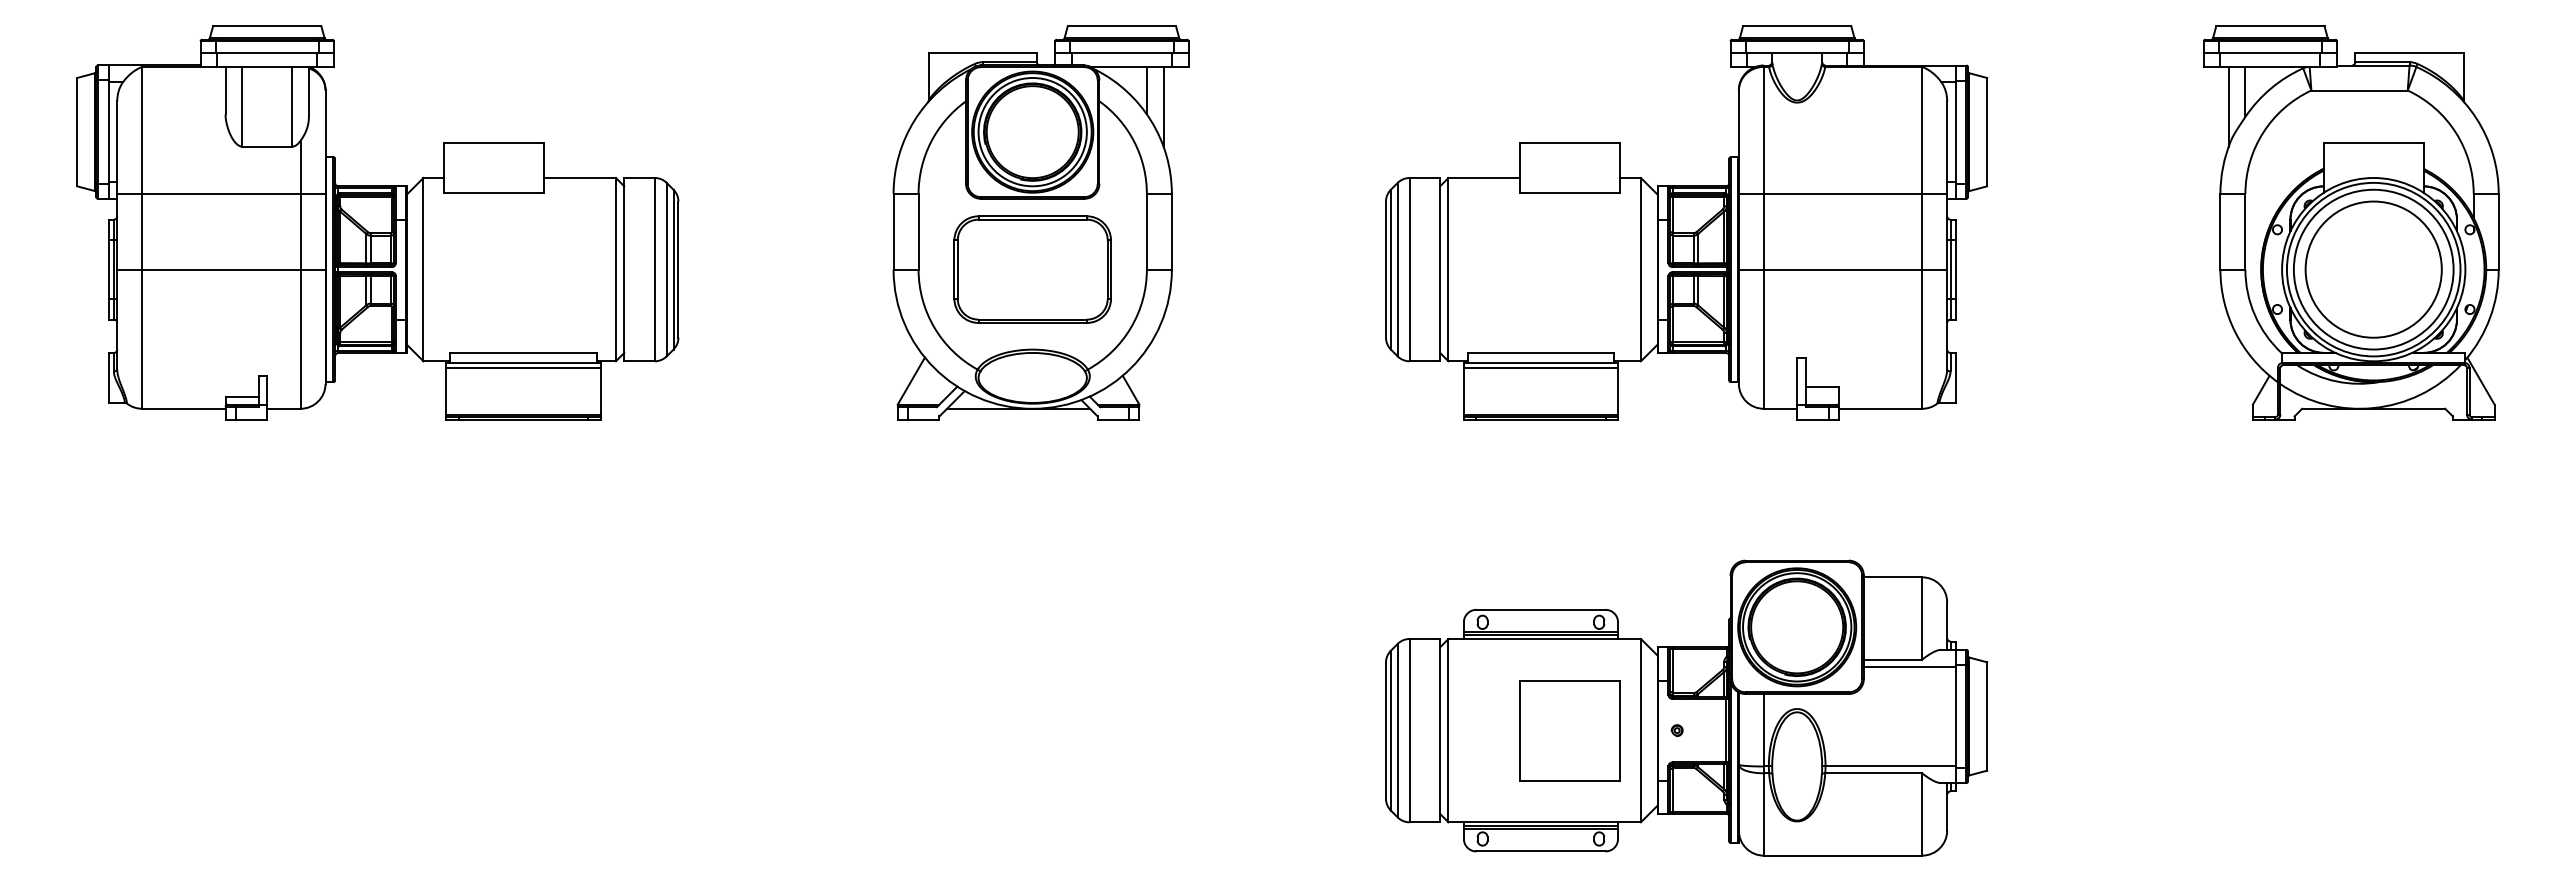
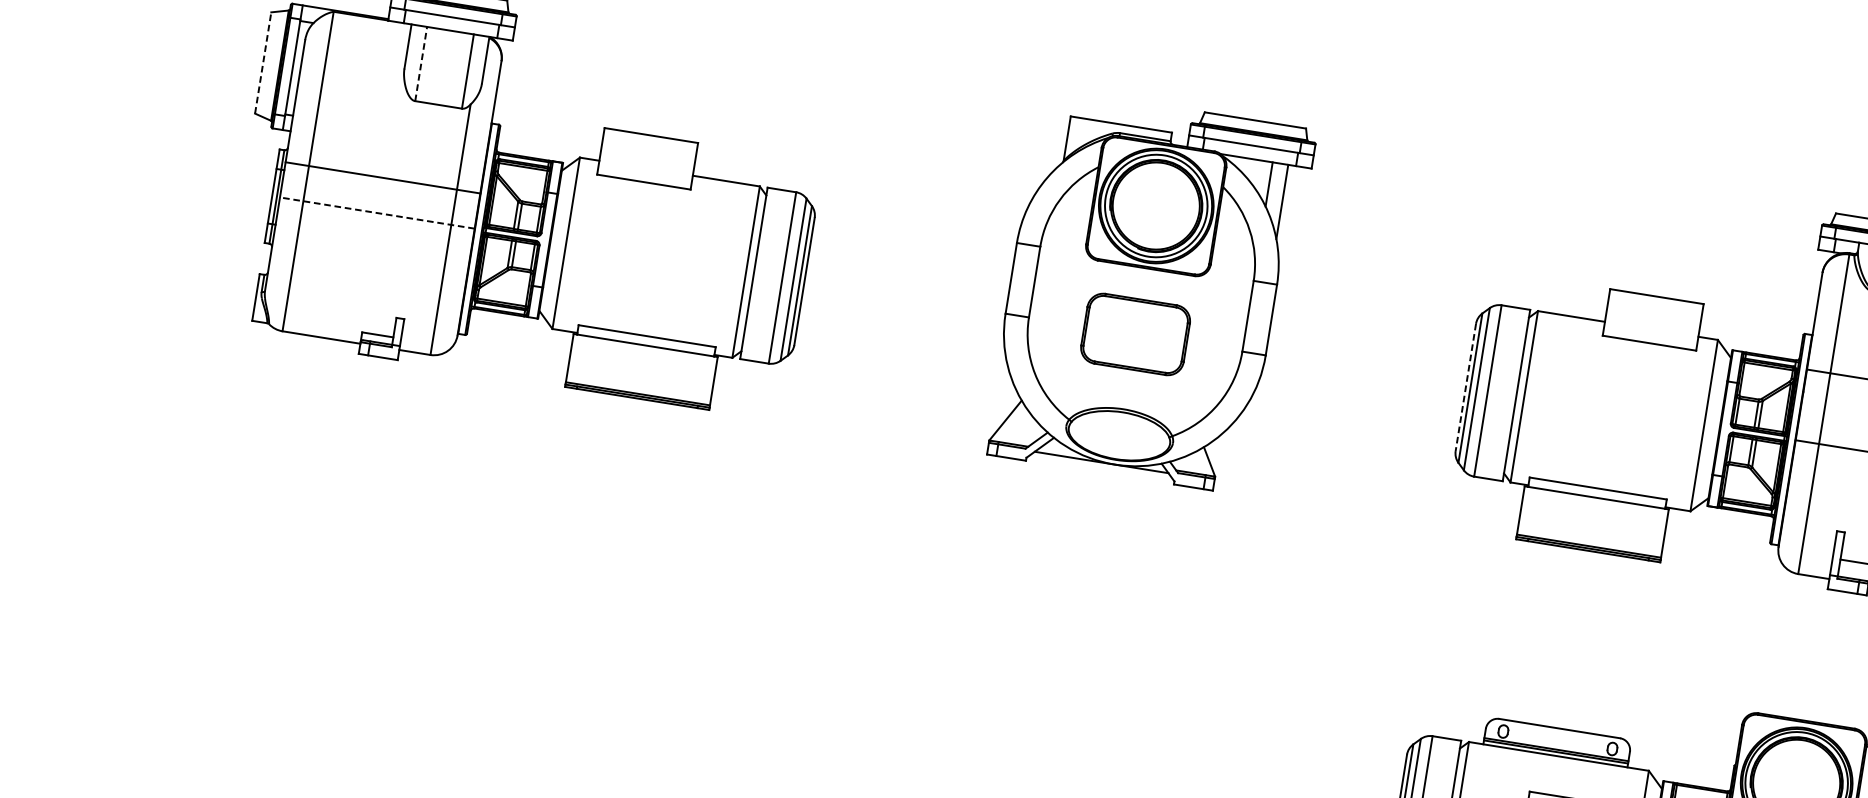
line: (242, 106) -> (421, 63), solid -> dashed
line: (77, 131) -> (263, 62), solid -> dashed
line: (221, 193) -> (383, 177), moved
line: (220, 269) -> (376, 212), solid -> dashed
part: (1032, 269) -> (1135, 334), size x0.7
line: (1385, 270) -> (1465, 388), solid -> dashed
line: (523, 367) -> (645, 349), removed
line: (1540, 367) -> (1595, 502), removed

